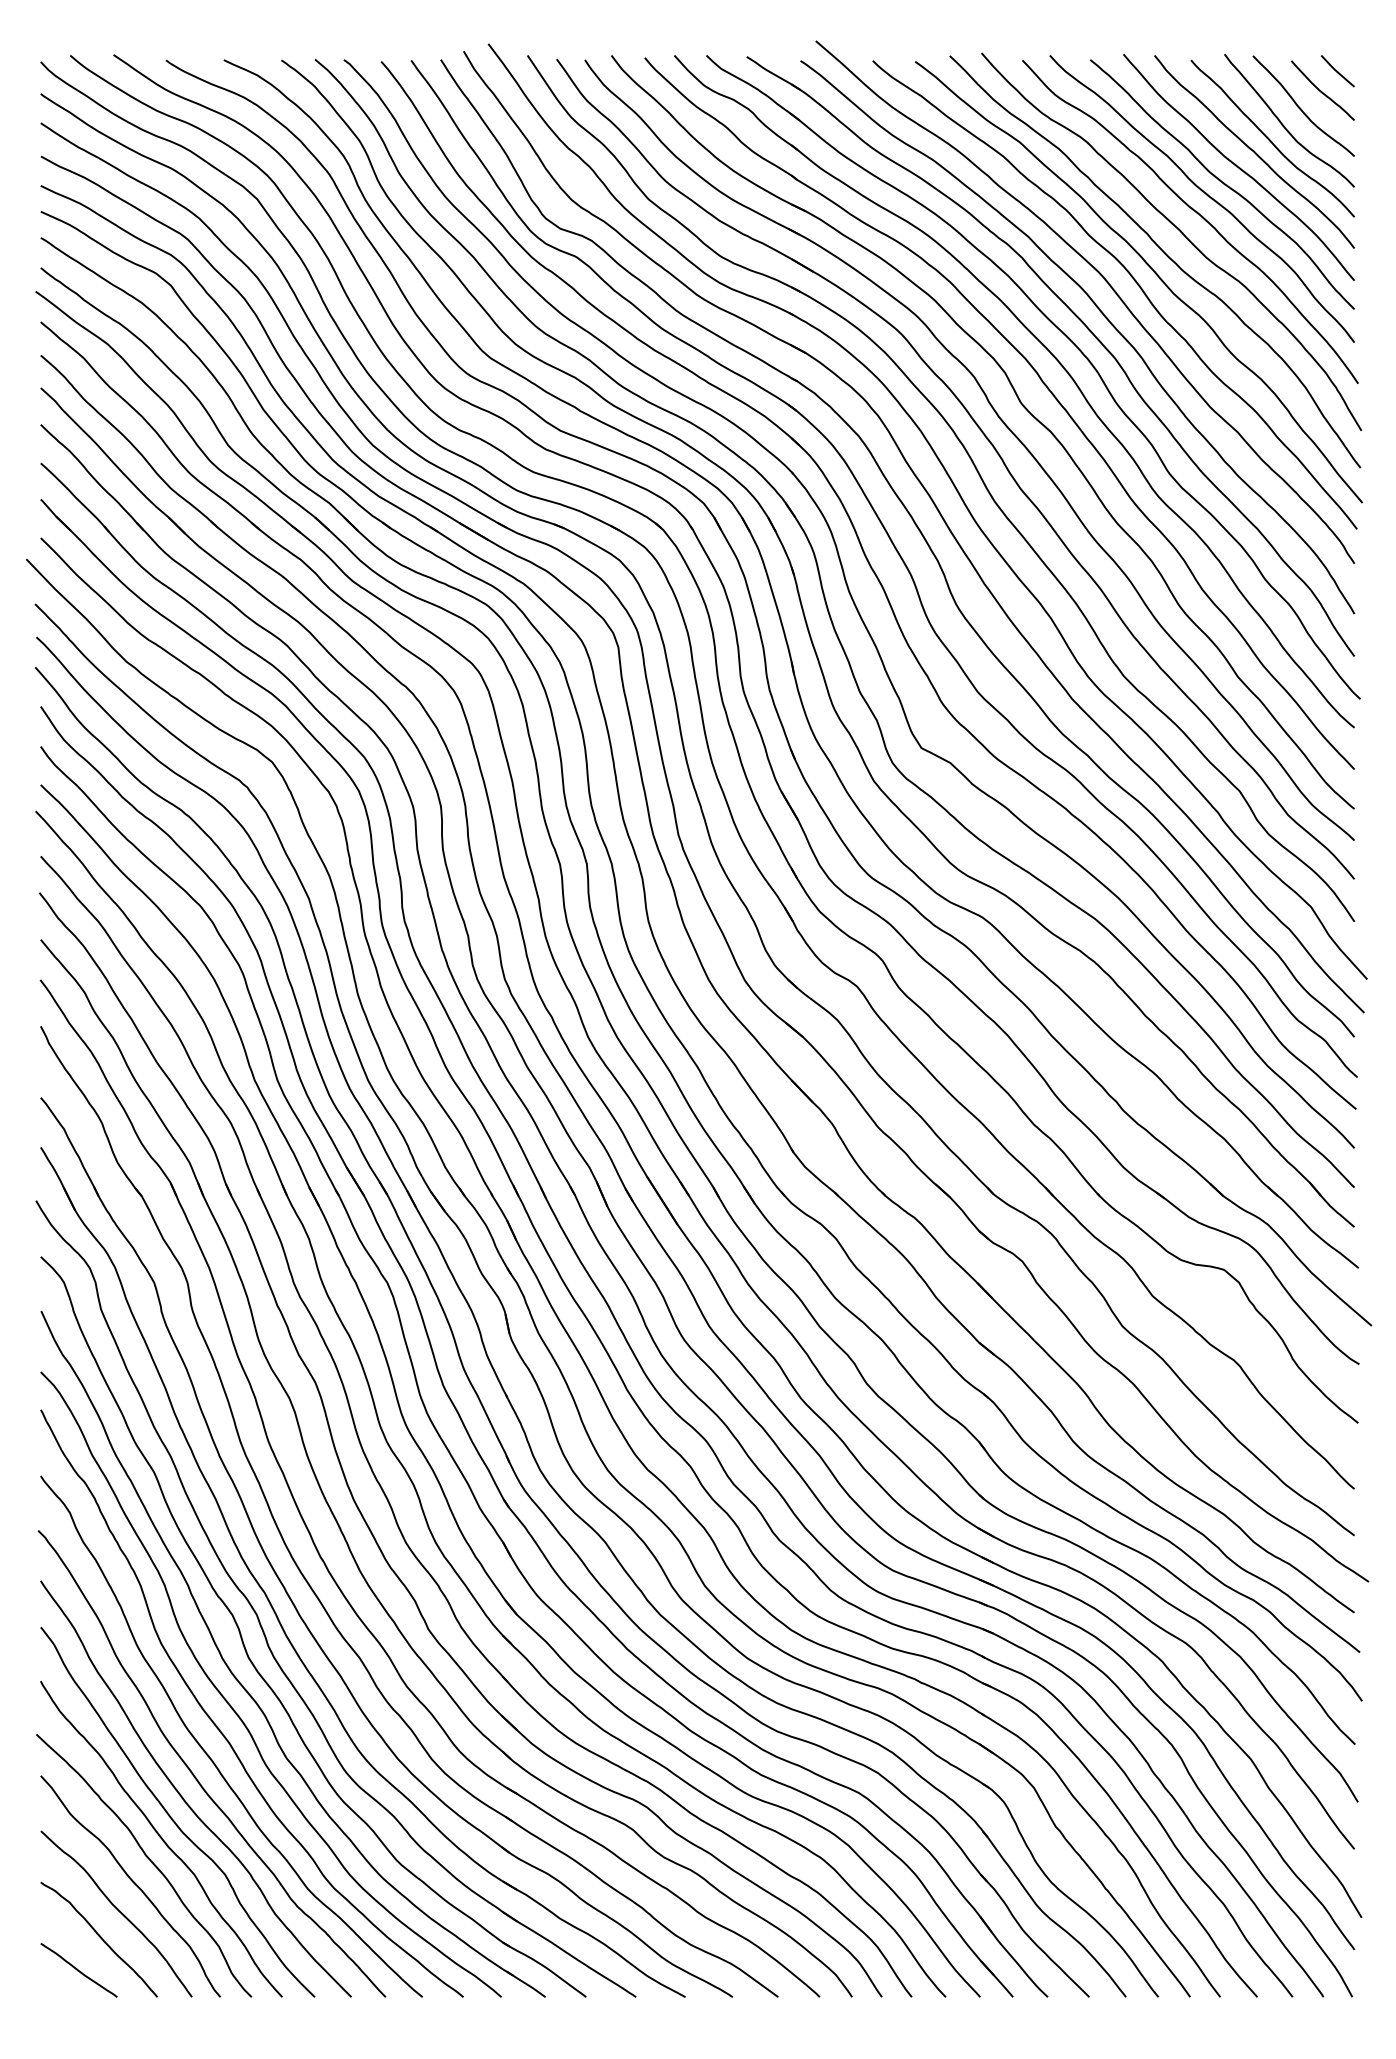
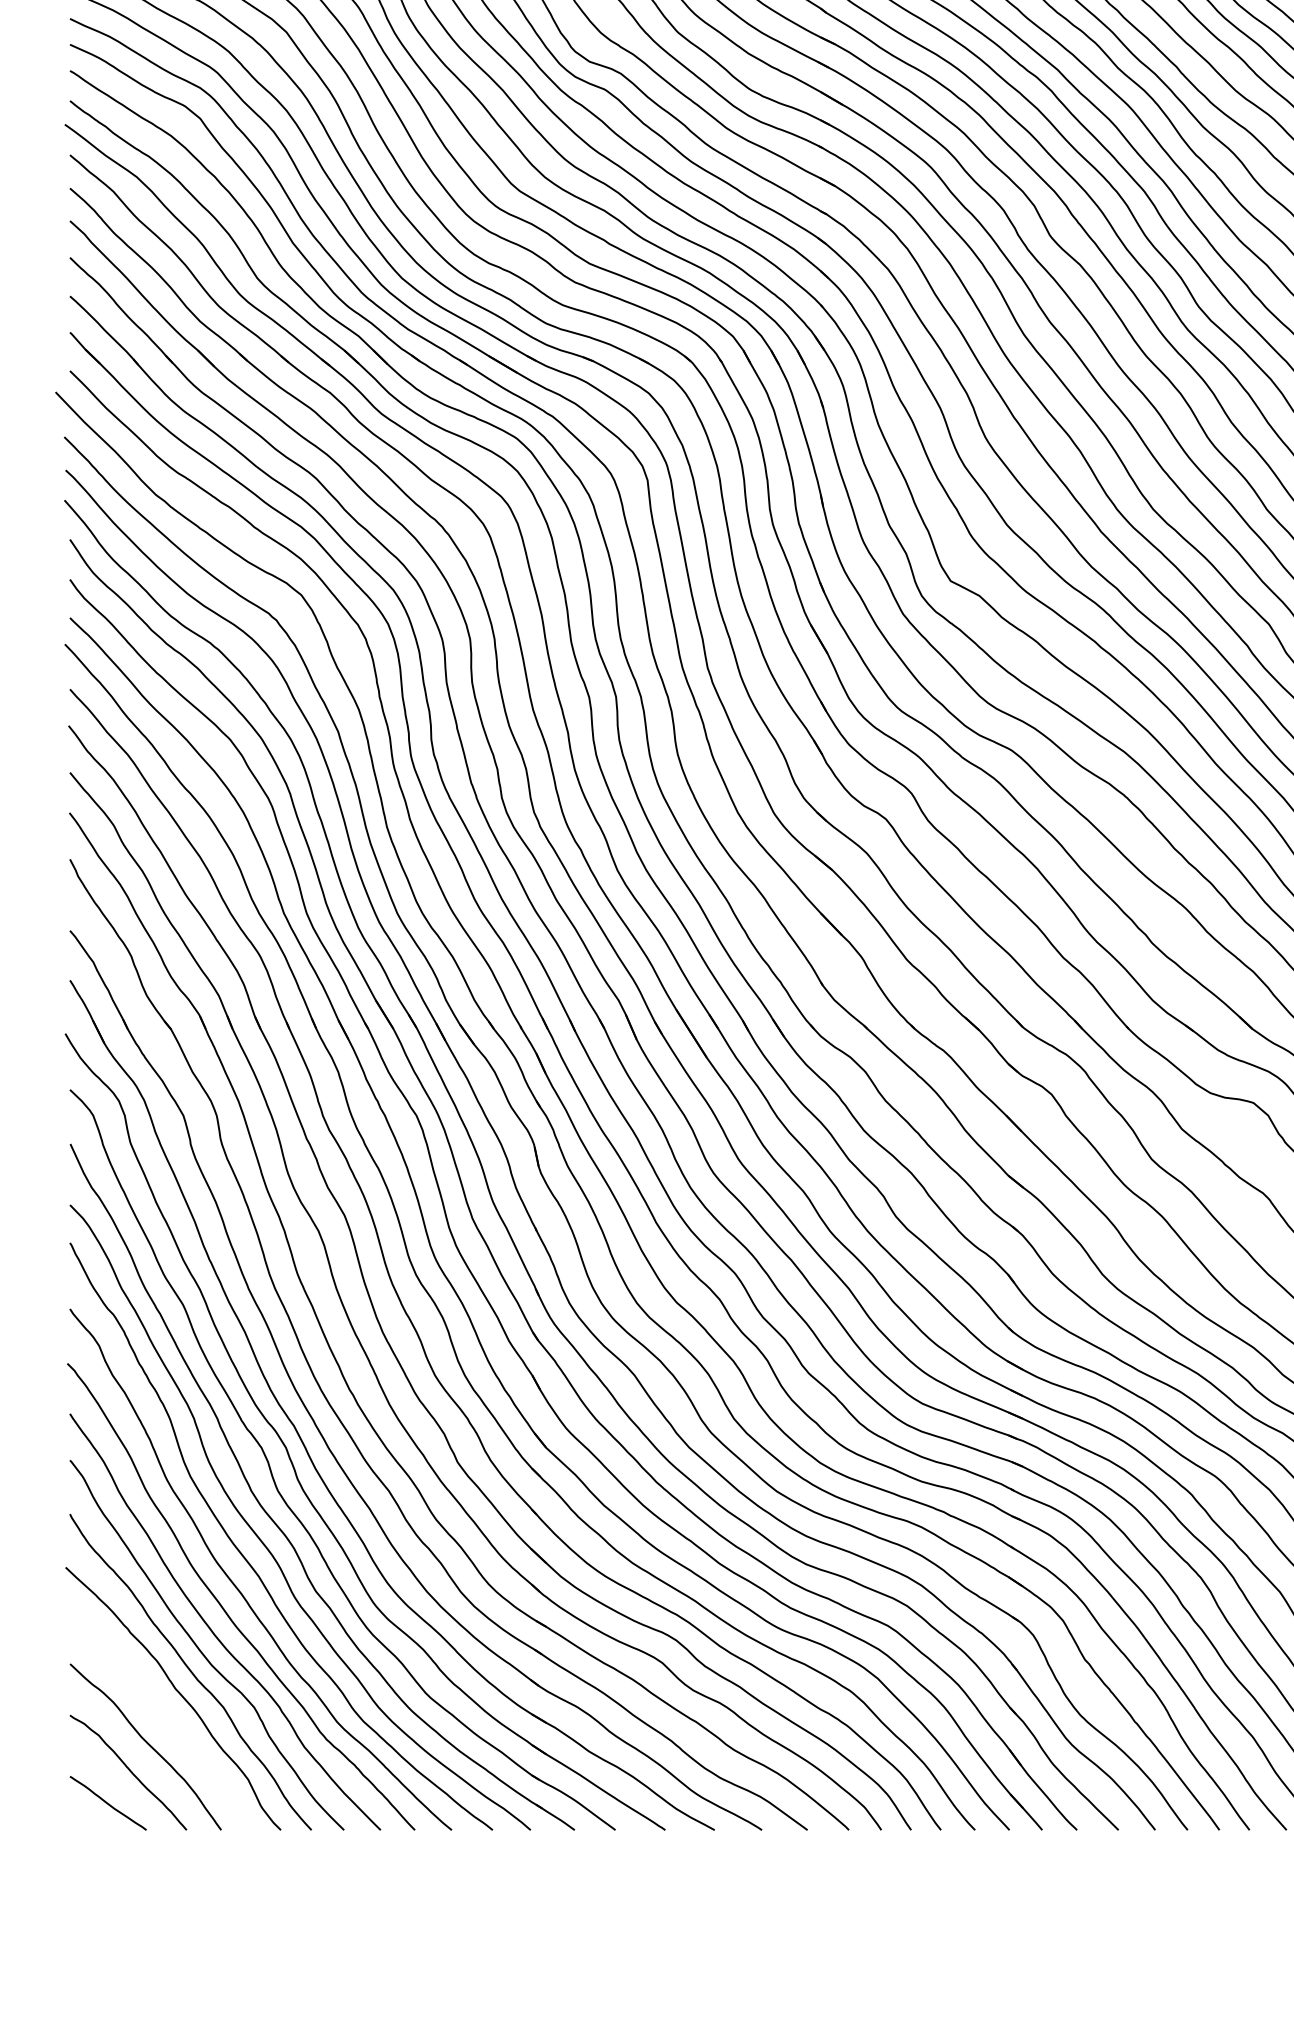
curve: (133, 1883) -> (162, 1716), removed

